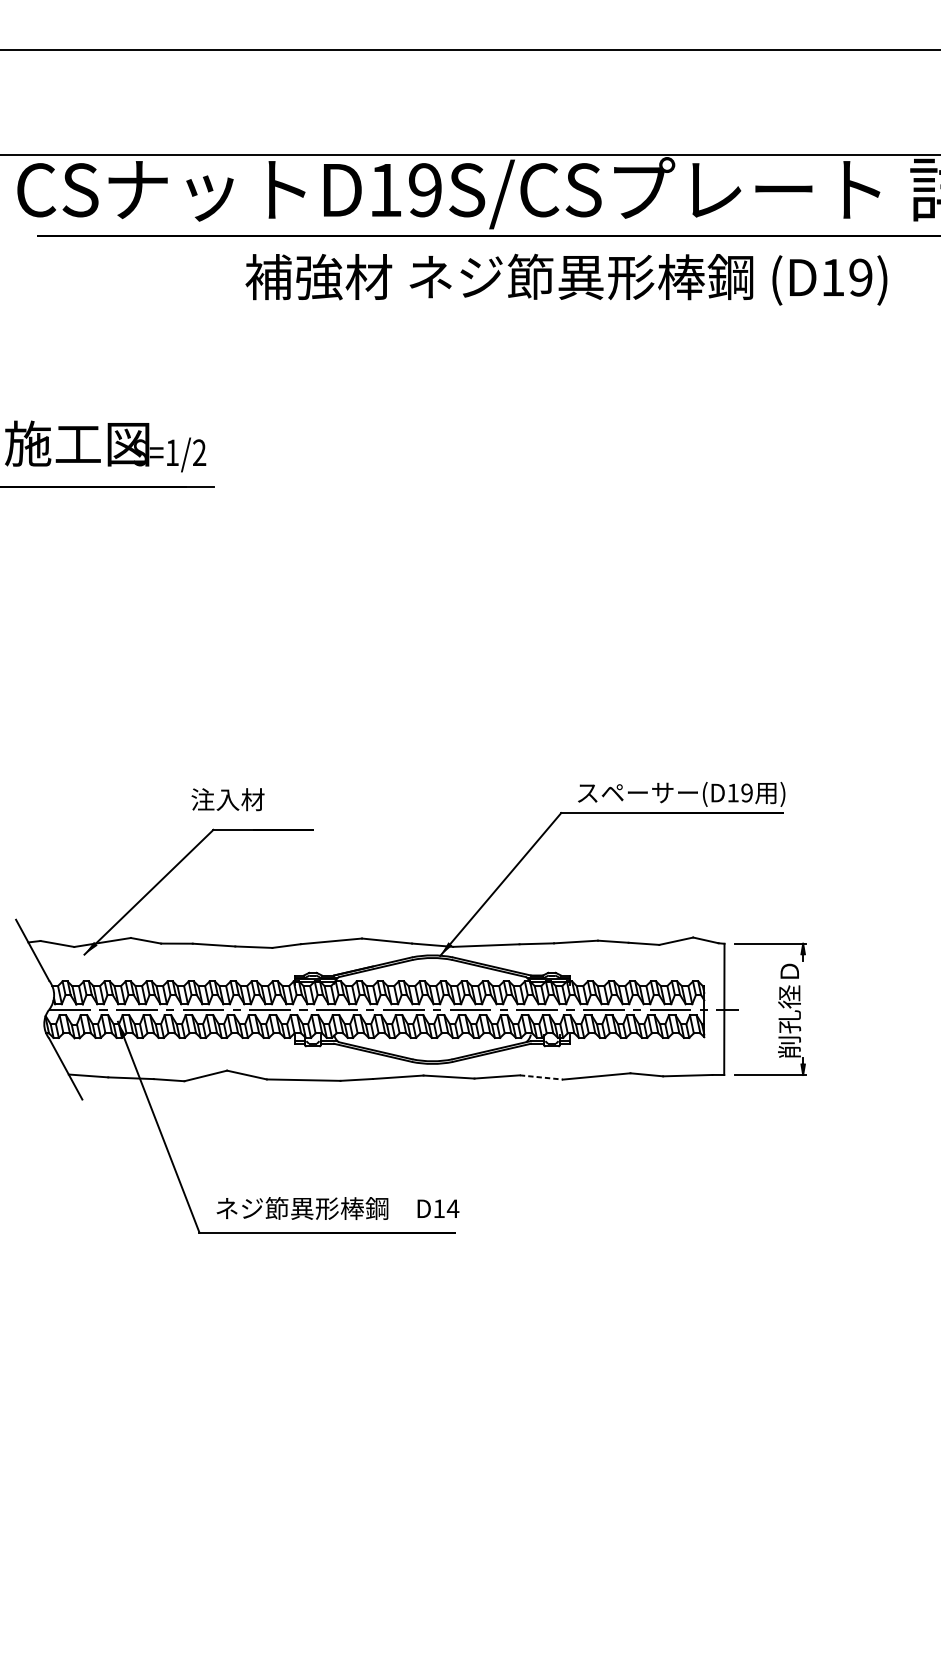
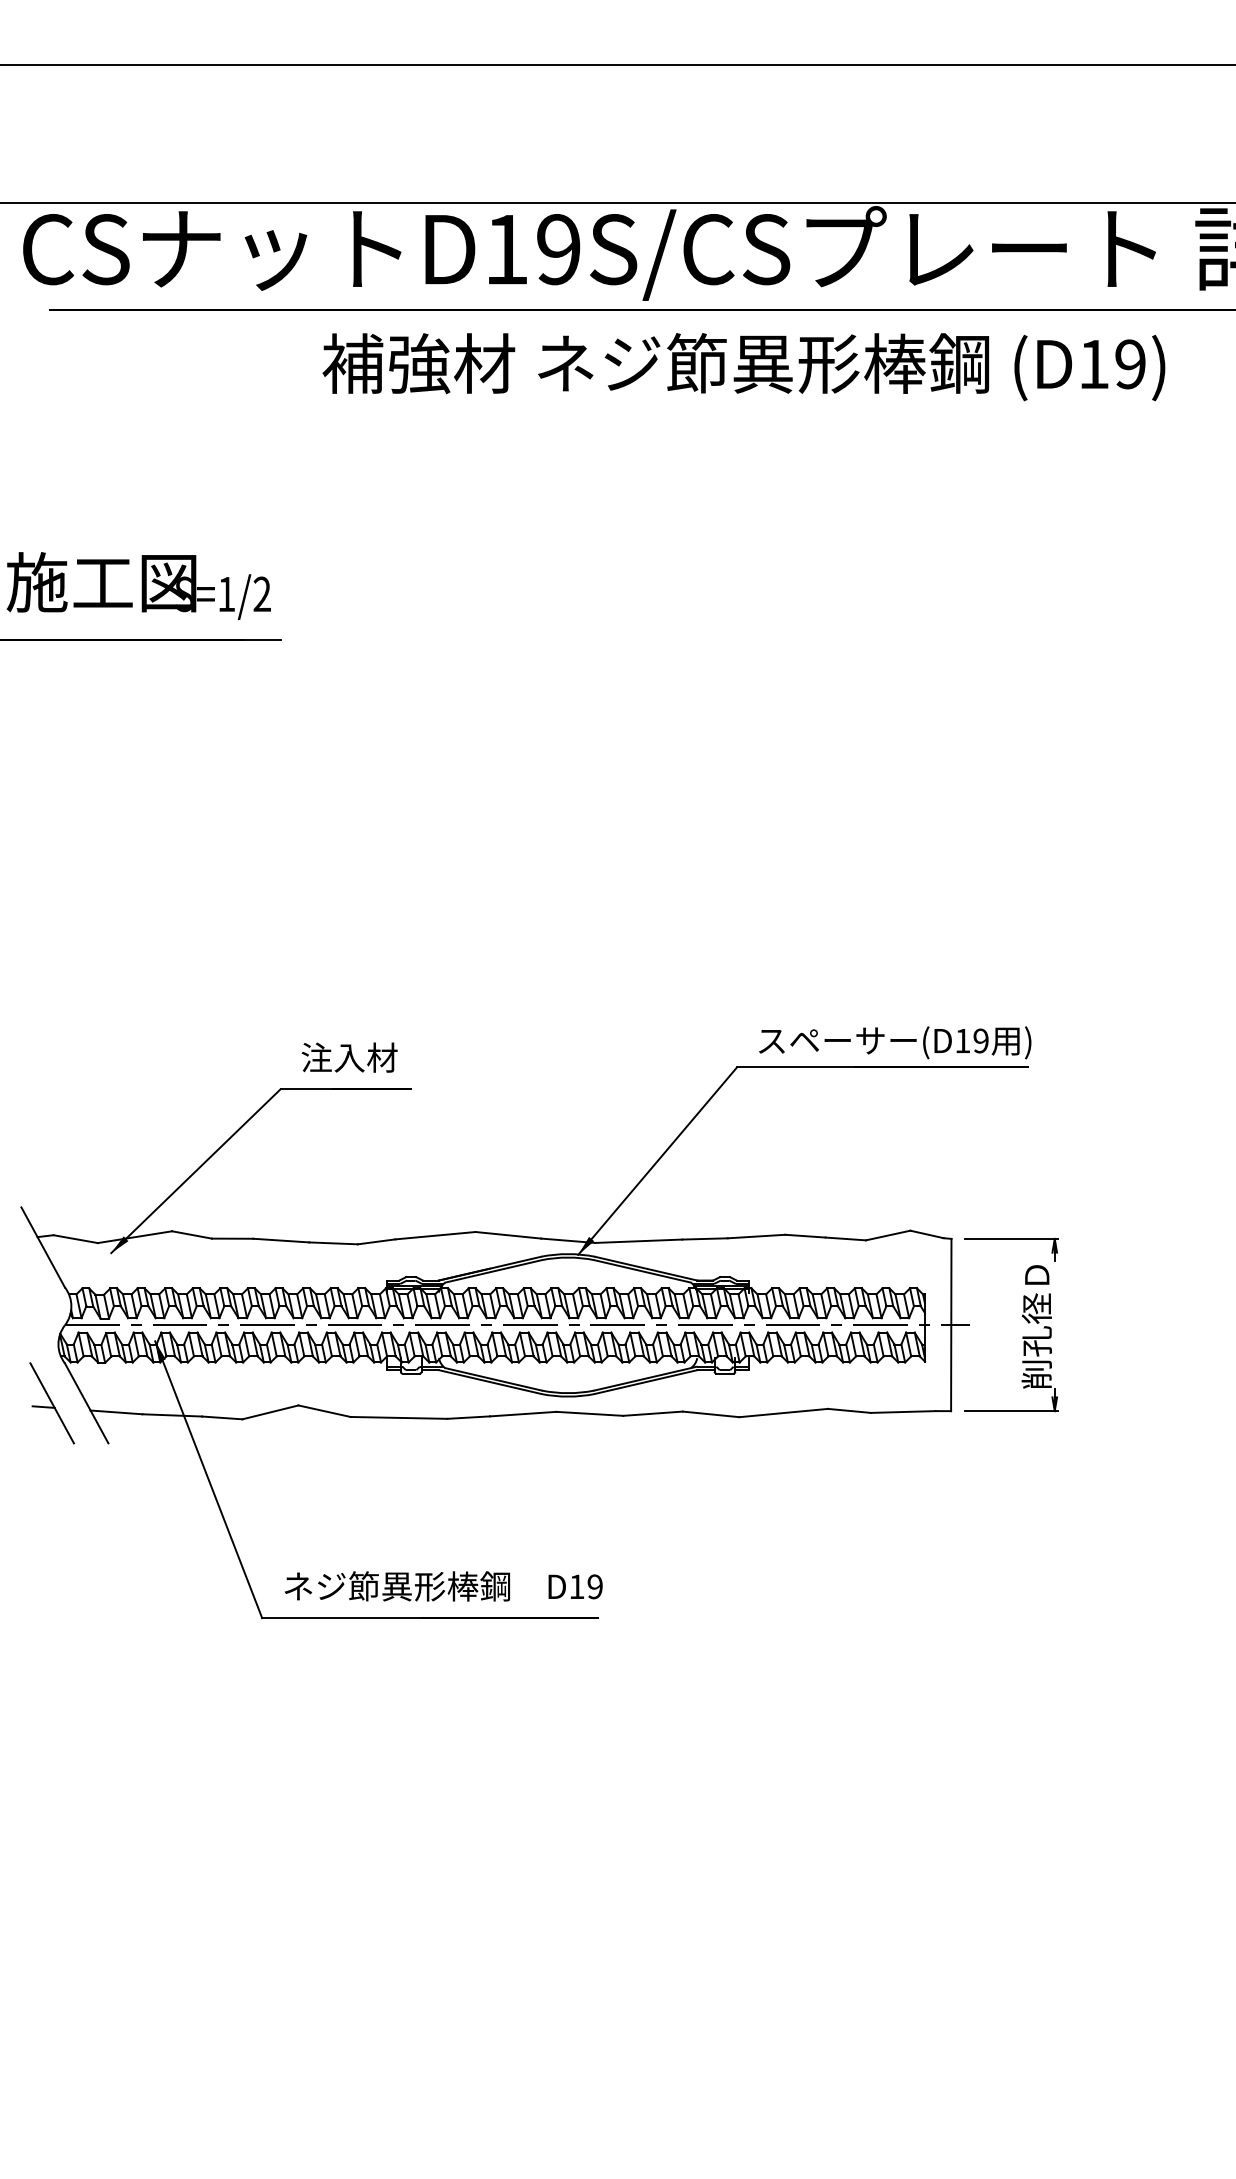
text: (227, 799) -> (349, 1057), moved
part: (38, 1069) -> (51, 1403), added
line: (541, 1077) -> (711, 1414), dashed -> solid
text: (452, 1208) -> (594, 1586), D14 -> D19

